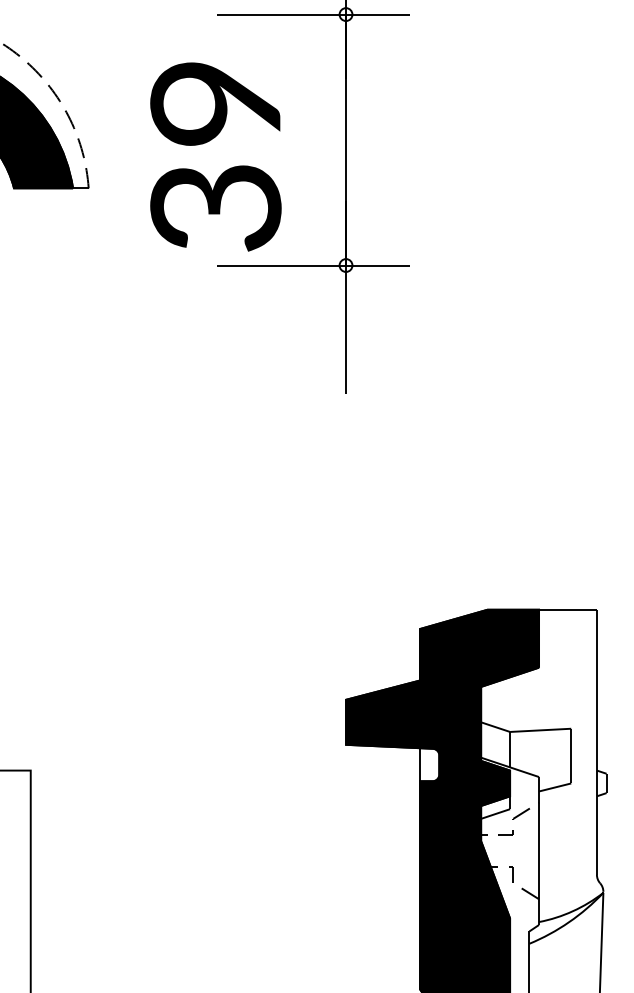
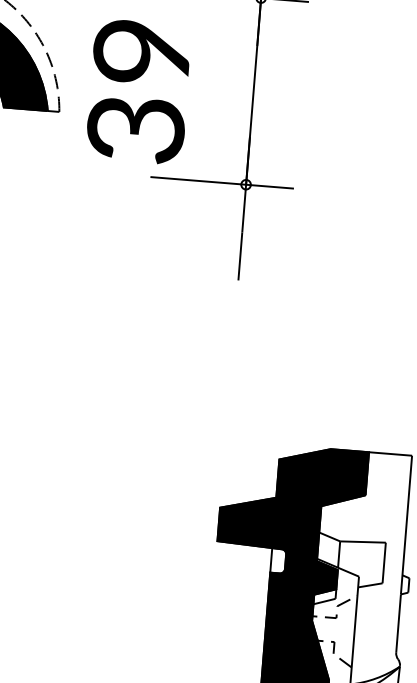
text: (215, 156) -> (138, 91), moved

